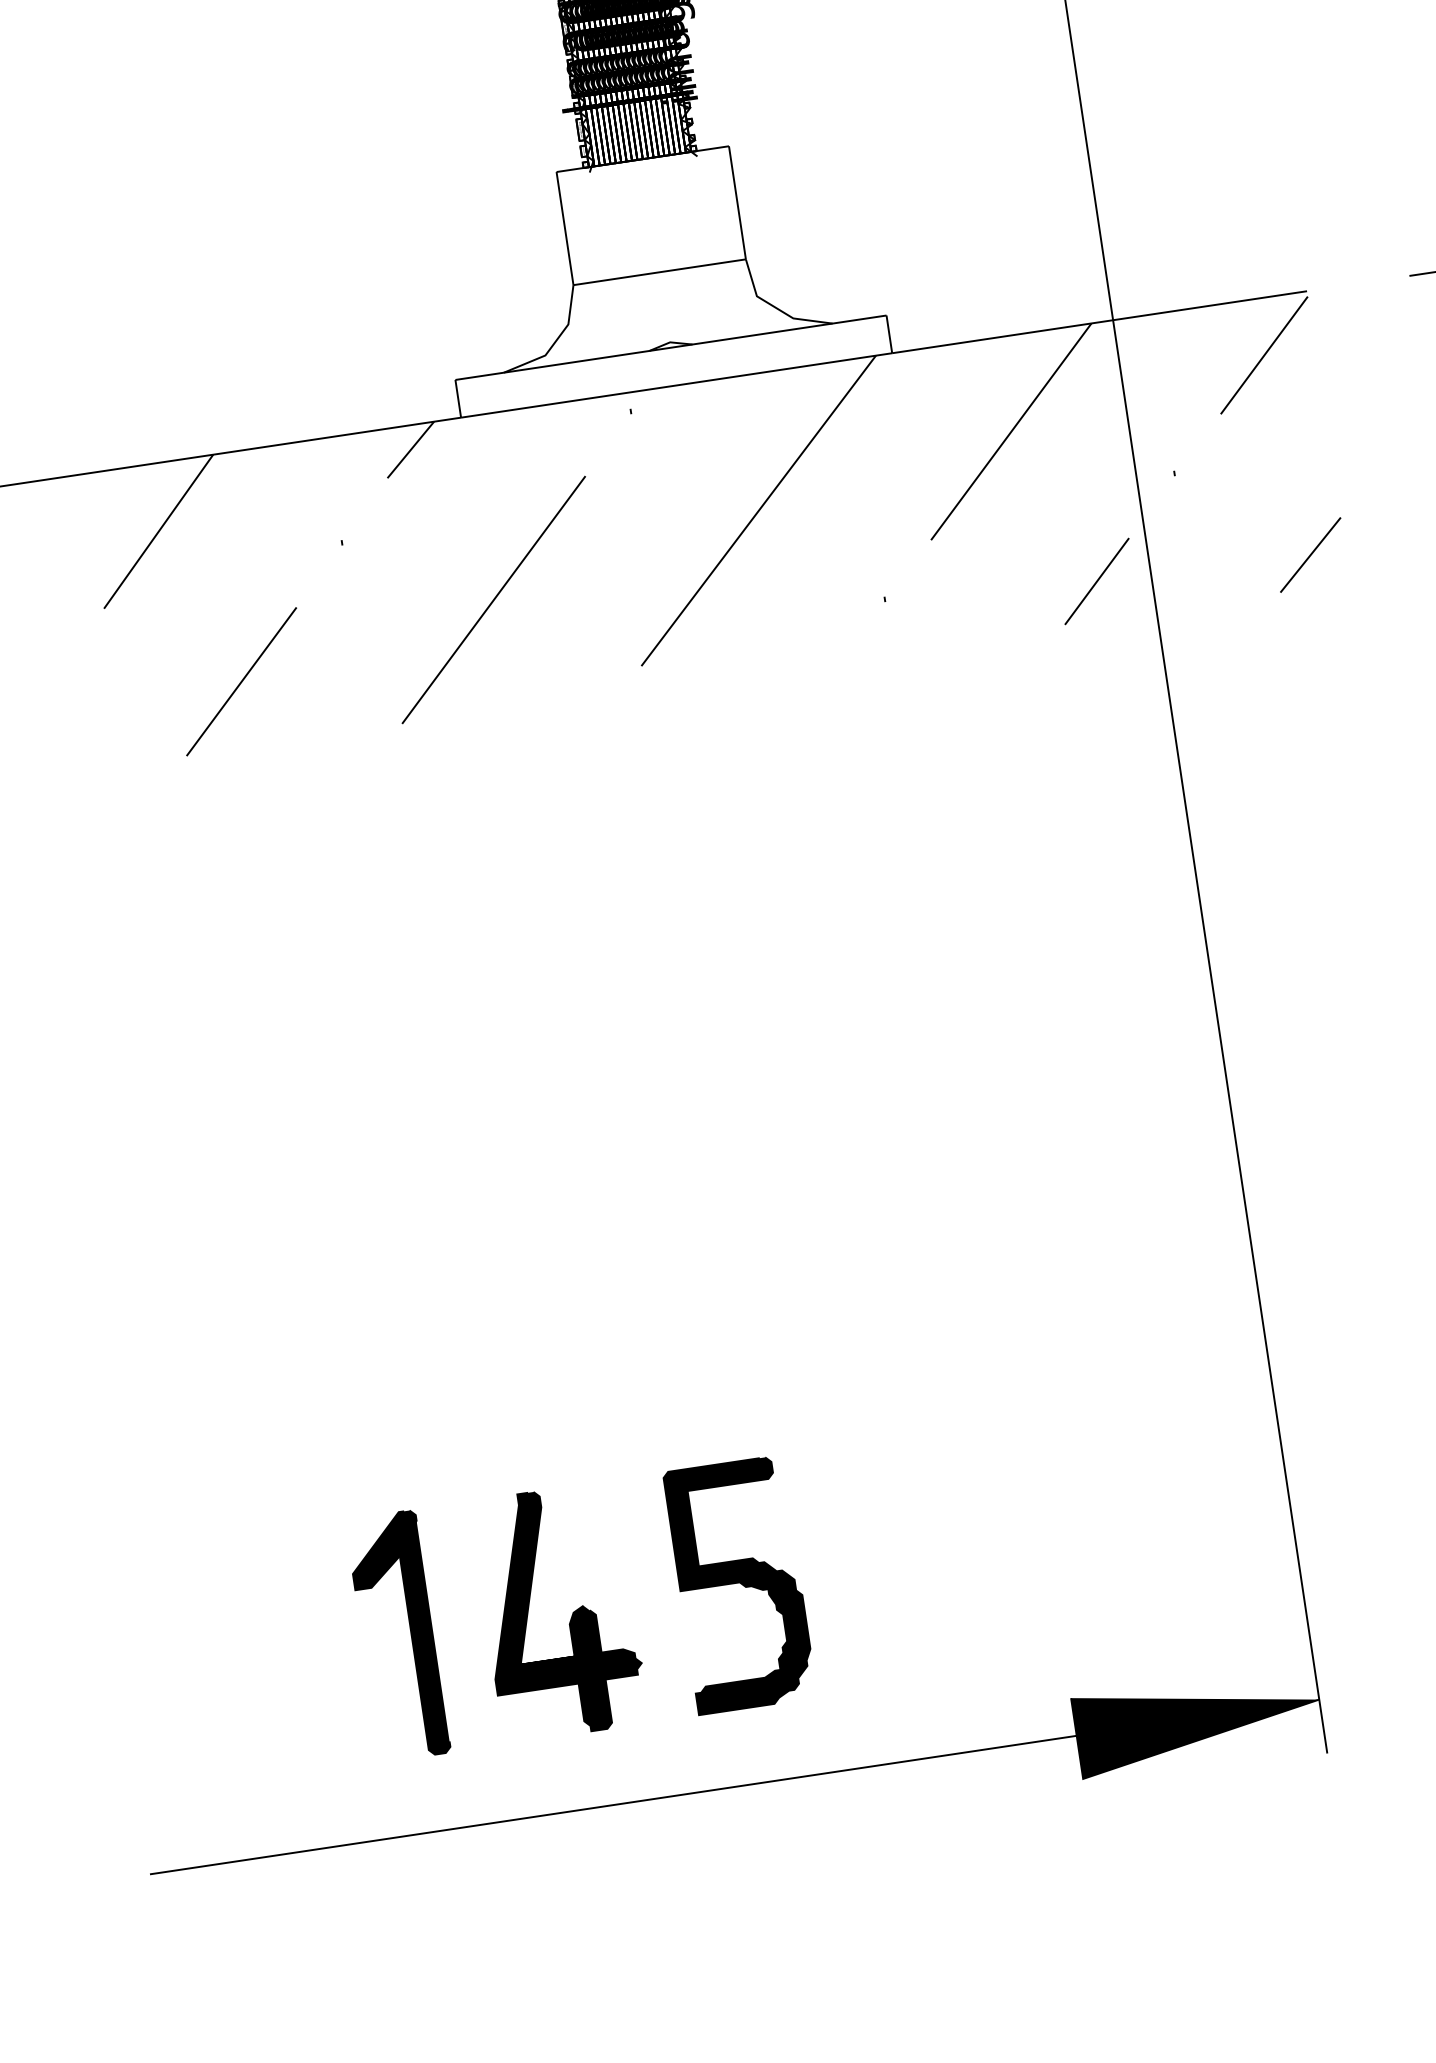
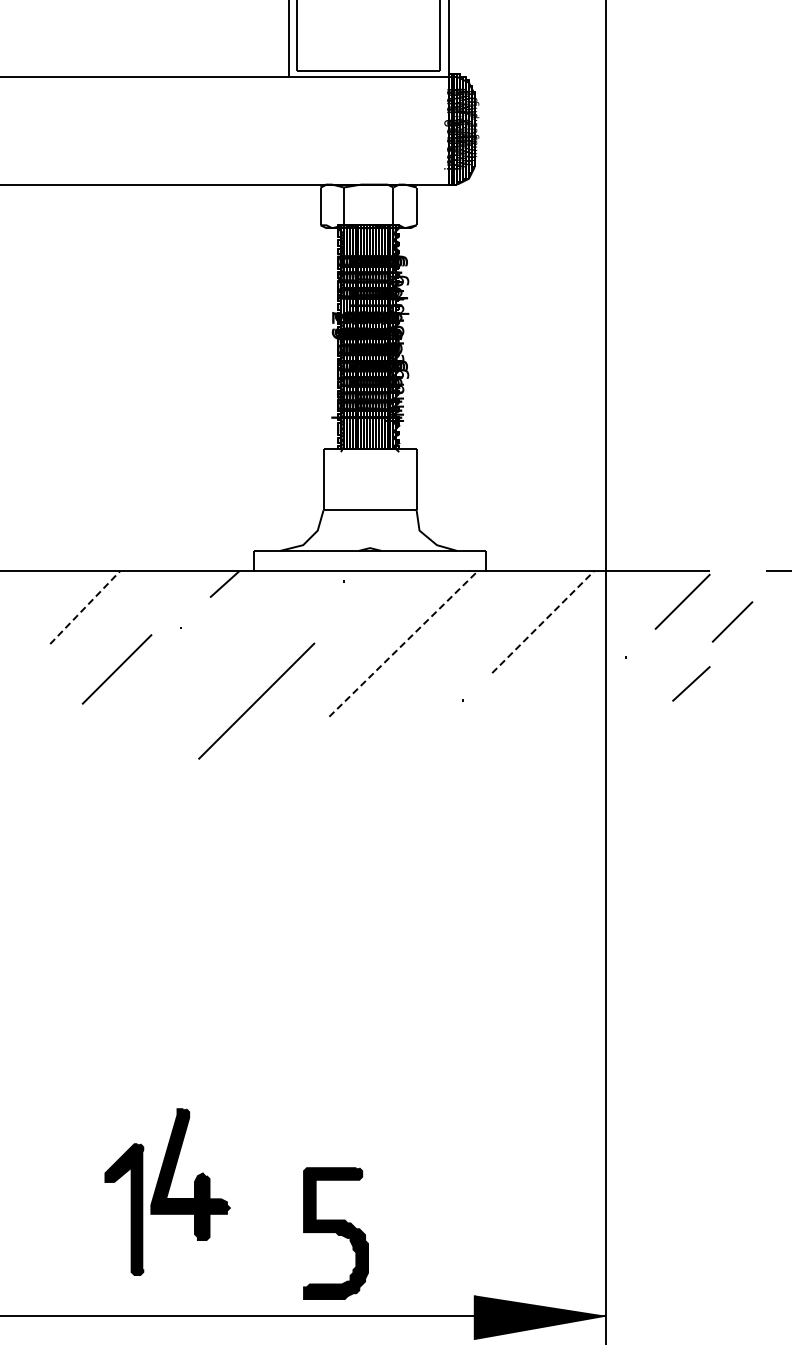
line: (1012, 432) -> (543, 622), solid -> dashed
line: (758, 511) -> (403, 644), solid -> dashed
line: (159, 531) -> (85, 607), solid -> dashed
line: (1310, 554) -> (691, 683), moved
line: (1096, 580) -> (732, 621), moved
line: (493, 598) -> (256, 700), moved
line: (240, 682) -> (116, 669), moved
part: (739, 1585) -> (335, 1233), moved
part: (571, 1613) -> (196, 1176), moved

